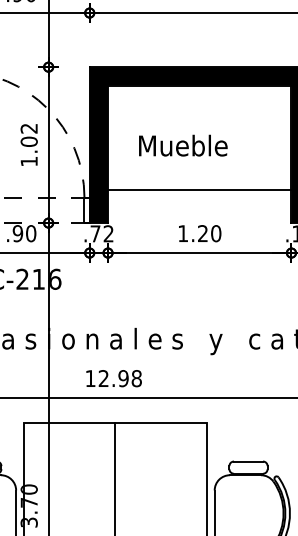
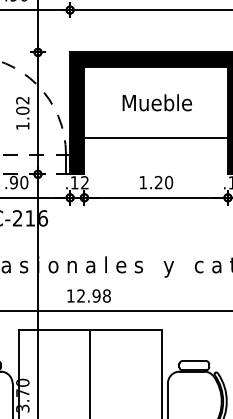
text: (182, 145) -> (156, 102), moved
line: (198, 190) -> (155, 138), moved
text: (95, 233) -> (74, 182), .72 -> .12

